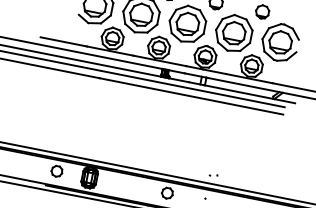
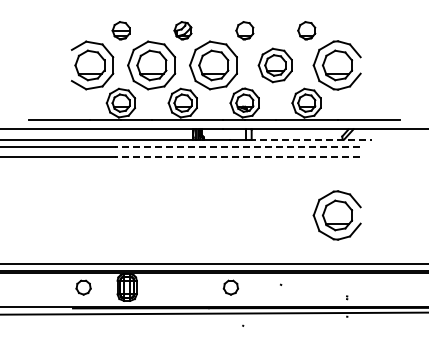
part: (233, 33) -> (274, 65), size x0.7
line: (192, 89) -> (236, 147), solid -> dashed
line: (249, 94) -> (311, 139), solid -> dashed
line: (190, 96) -> (236, 157), solid -> dashed
part: (257, 154) -> (336, 215), added
part: (213, 175) -> (285, 252), removed

